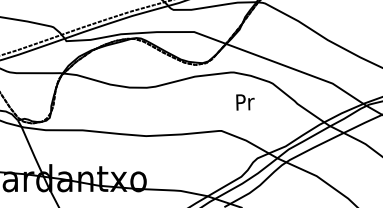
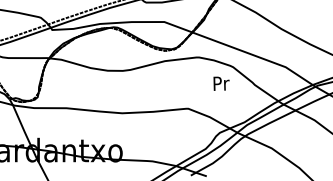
text: (245, 102) -> (221, 83), moved

